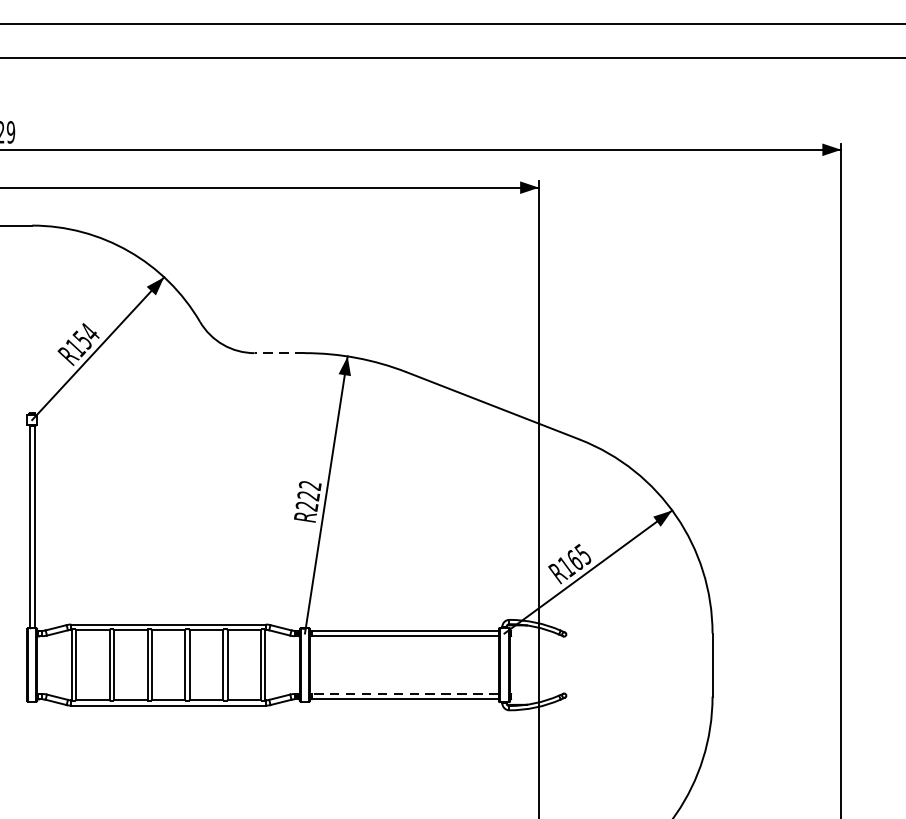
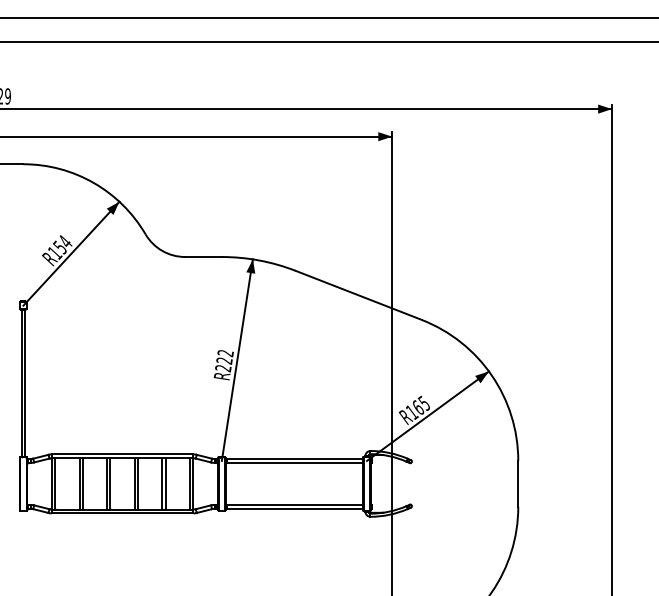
line: (279, 353) -> (203, 257), dashed -> solid
line: (404, 693) -> (294, 504), dashed -> solid

